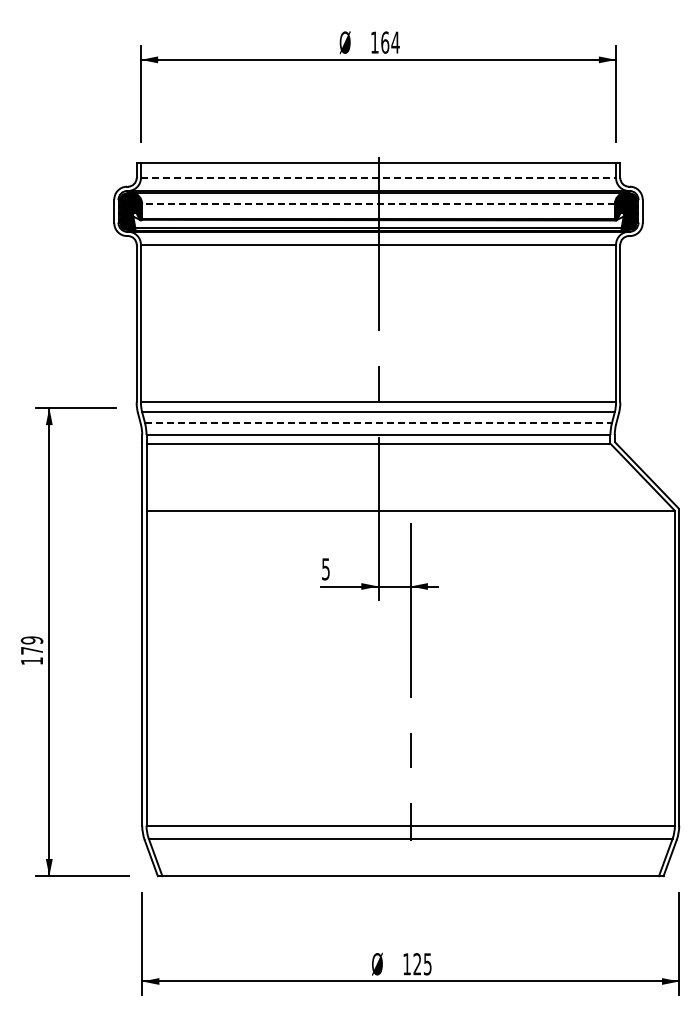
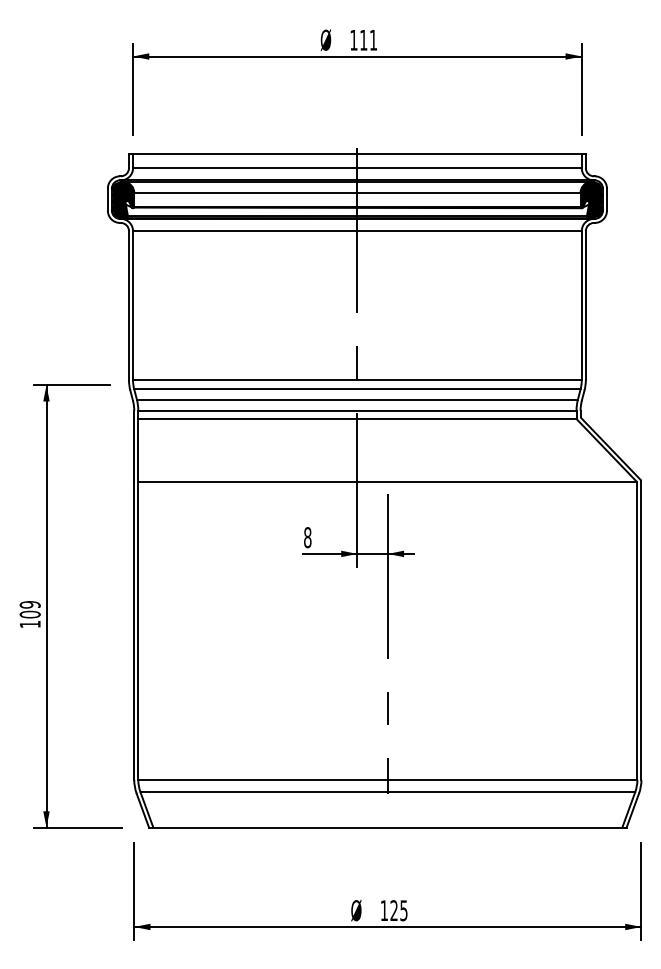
text: (390, 42) -> (368, 40), 164 -> 111
line: (378, 178) -> (357, 168), dashed -> solid
line: (378, 204) -> (357, 193), dashed -> solid
line: (379, 423) -> (358, 399), dashed -> solid
text: (325, 569) -> (307, 537), 5 -> 8
text: (31, 650) -> (29, 614), 179 -> 109

